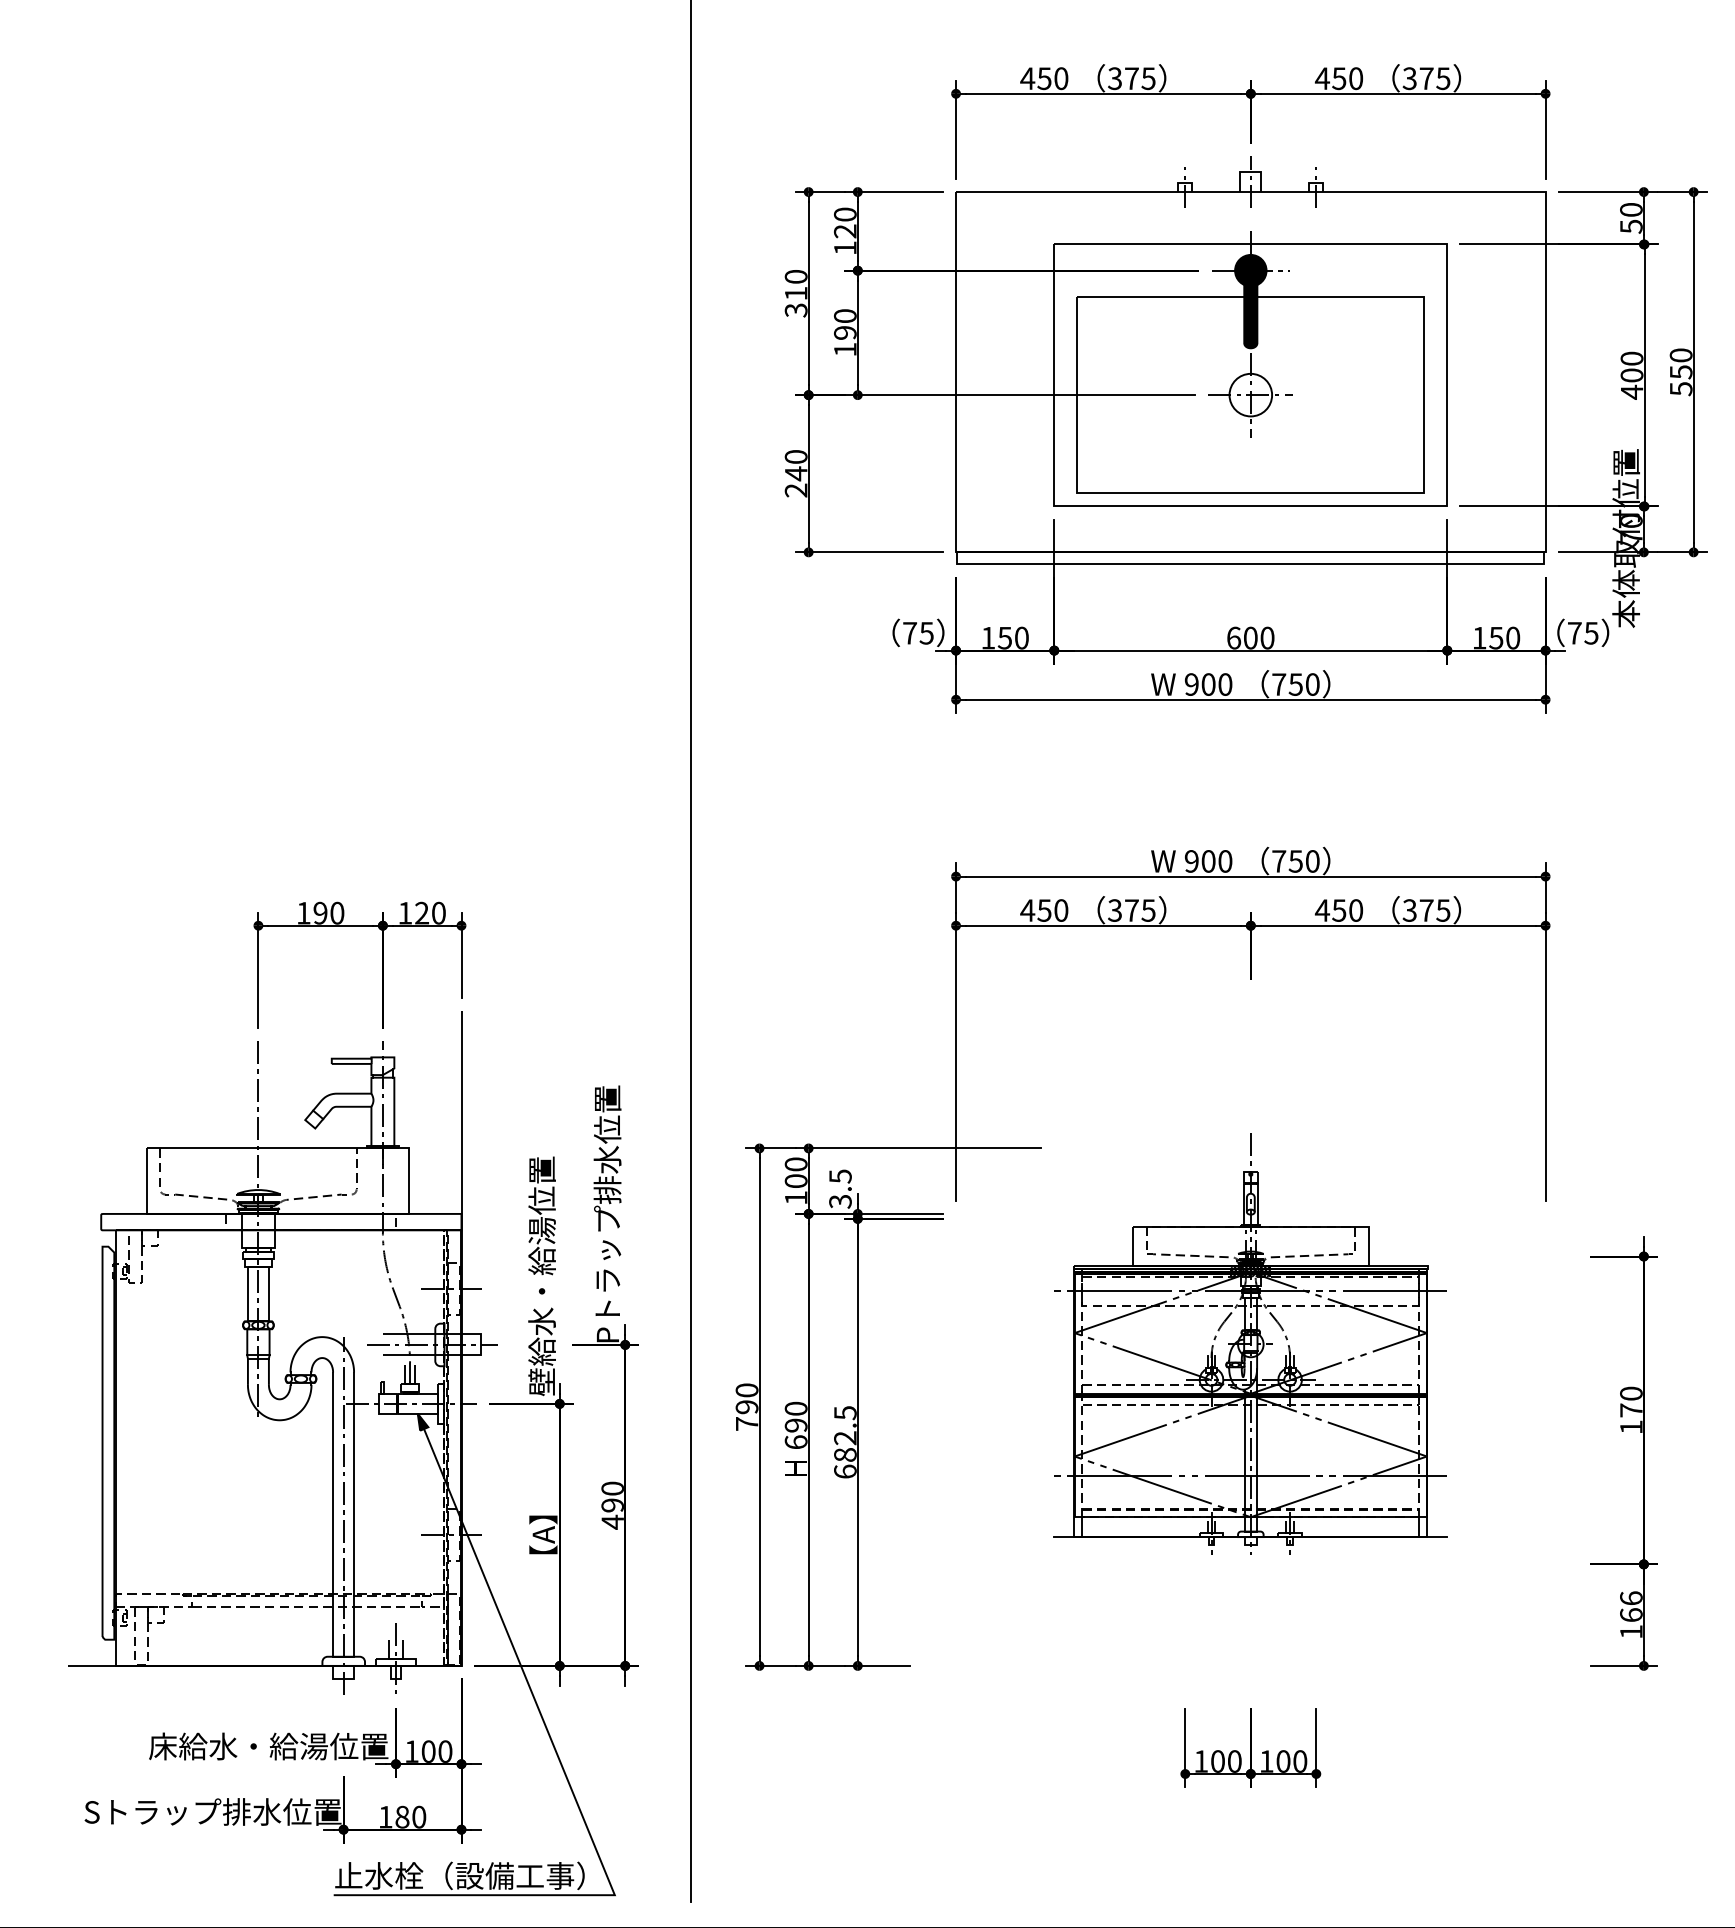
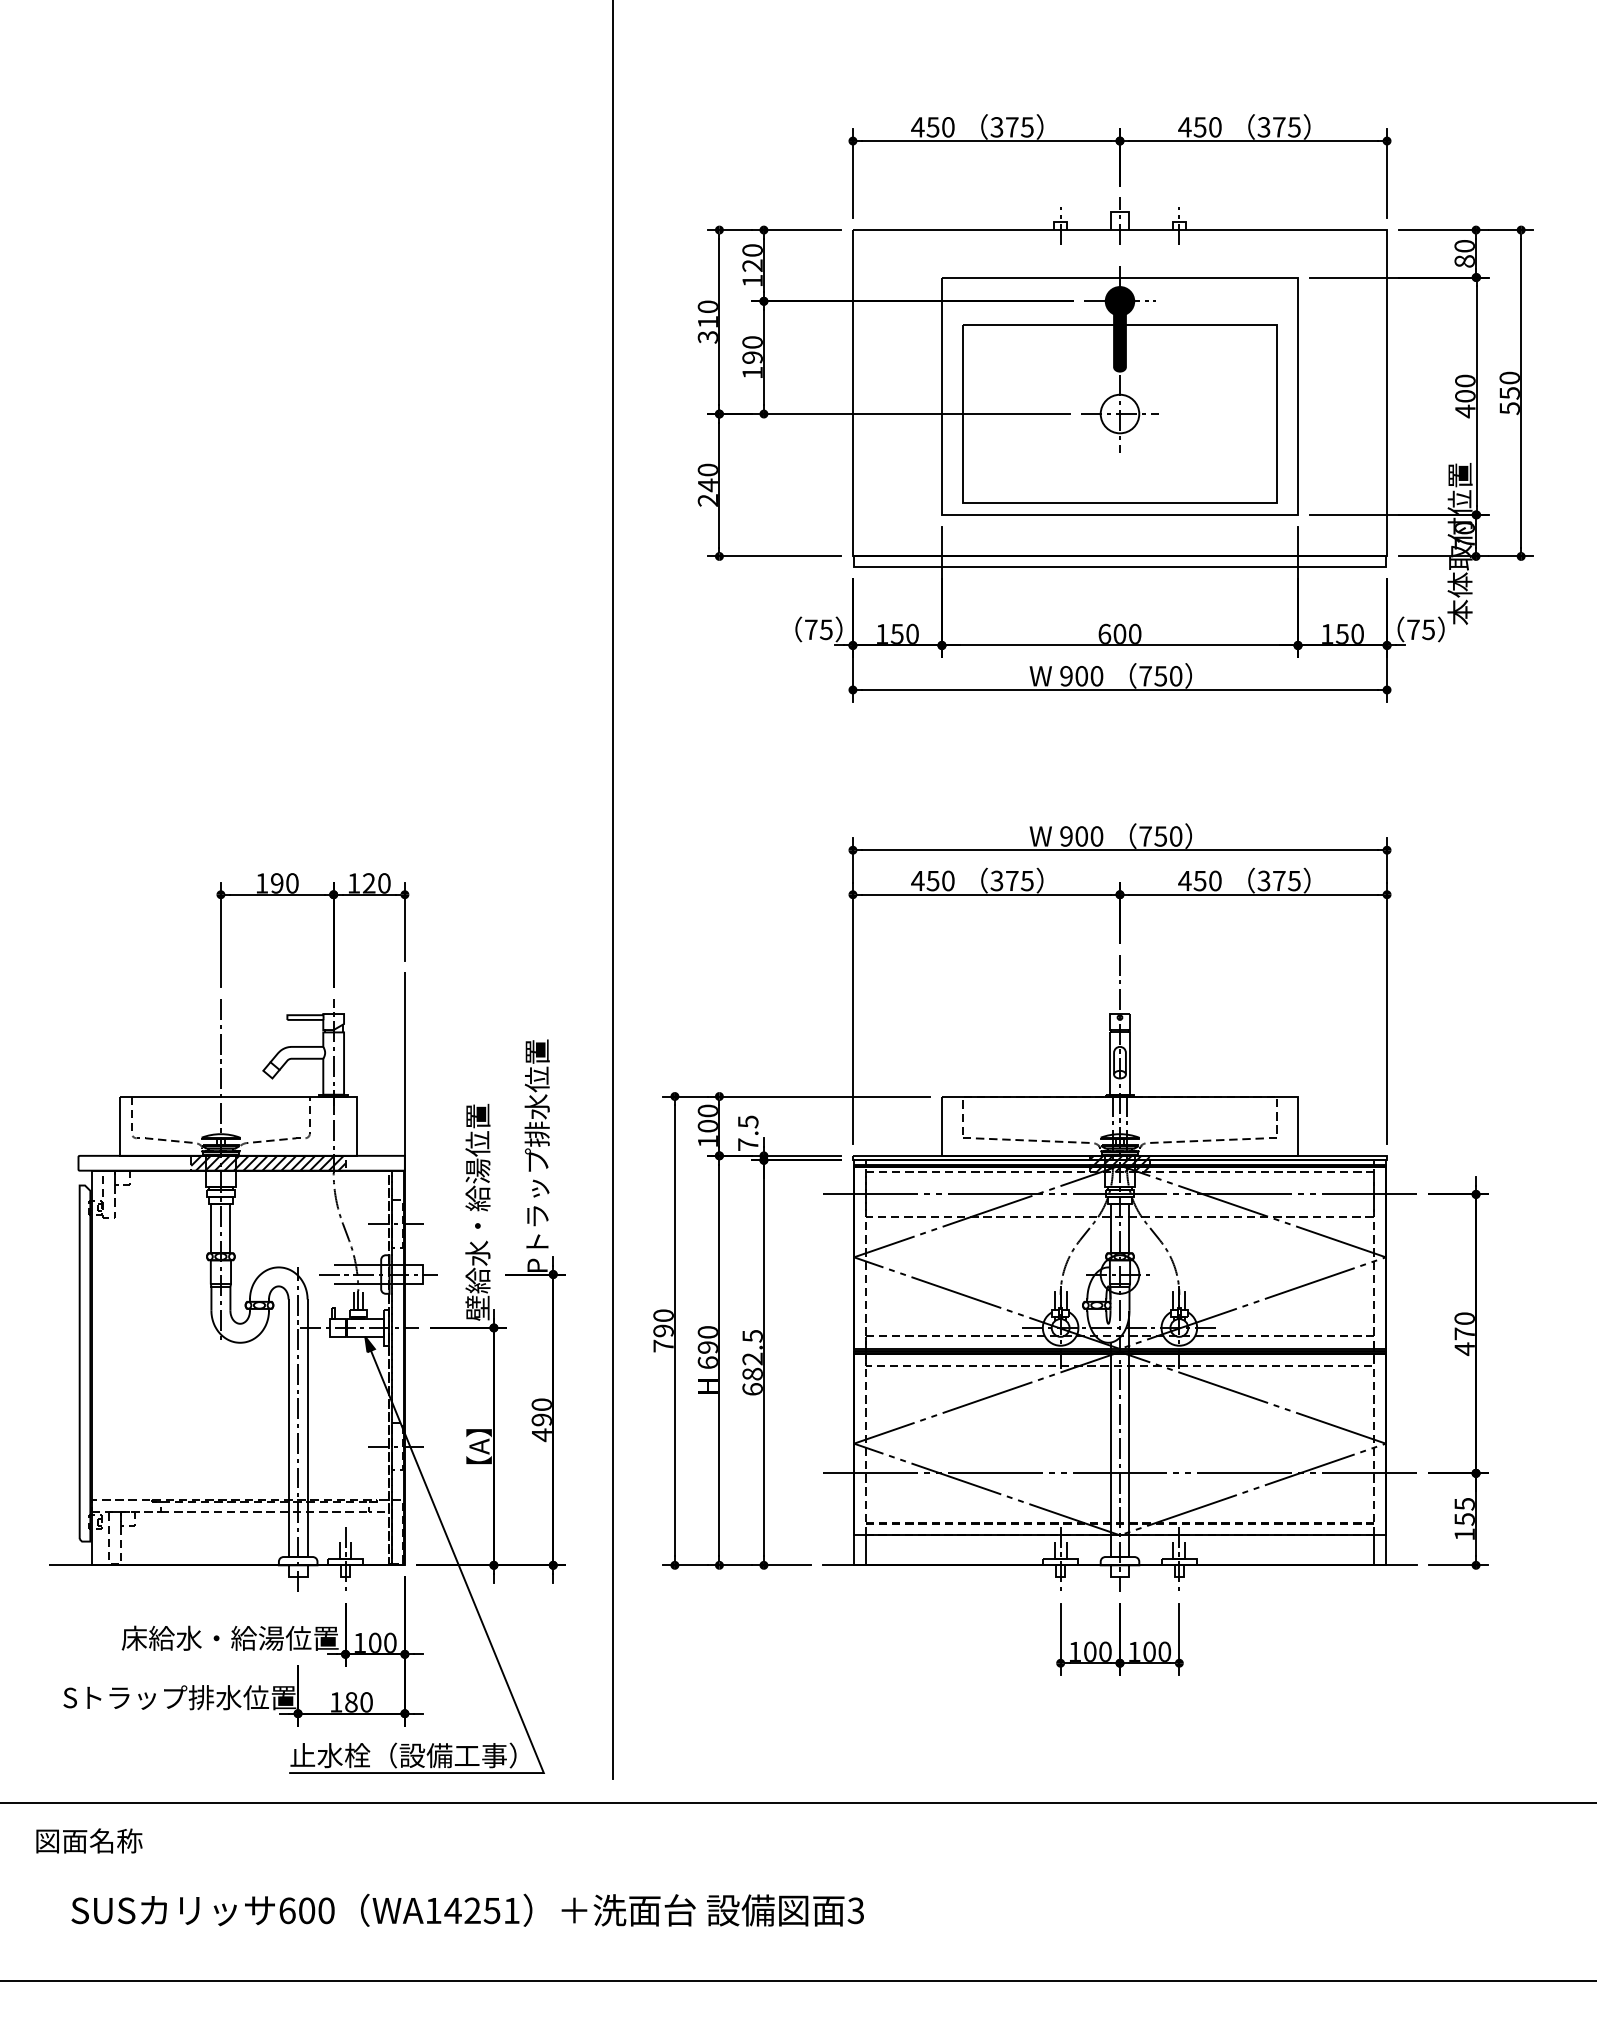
text: (1631, 226) -> (1464, 261), 50 -> 80
text: (839, 1201) -> (747, 1144), 3.5 -> 7.5
hatch: (310, 1221) -> (268, 1162), added
part: (1250, 1343) -> (1119, 1273), size x1.67
text: (1631, 1427) -> (1464, 1349), 170 -> 470
text: (1631, 1606) -> (1464, 1511), 166 -> 155

